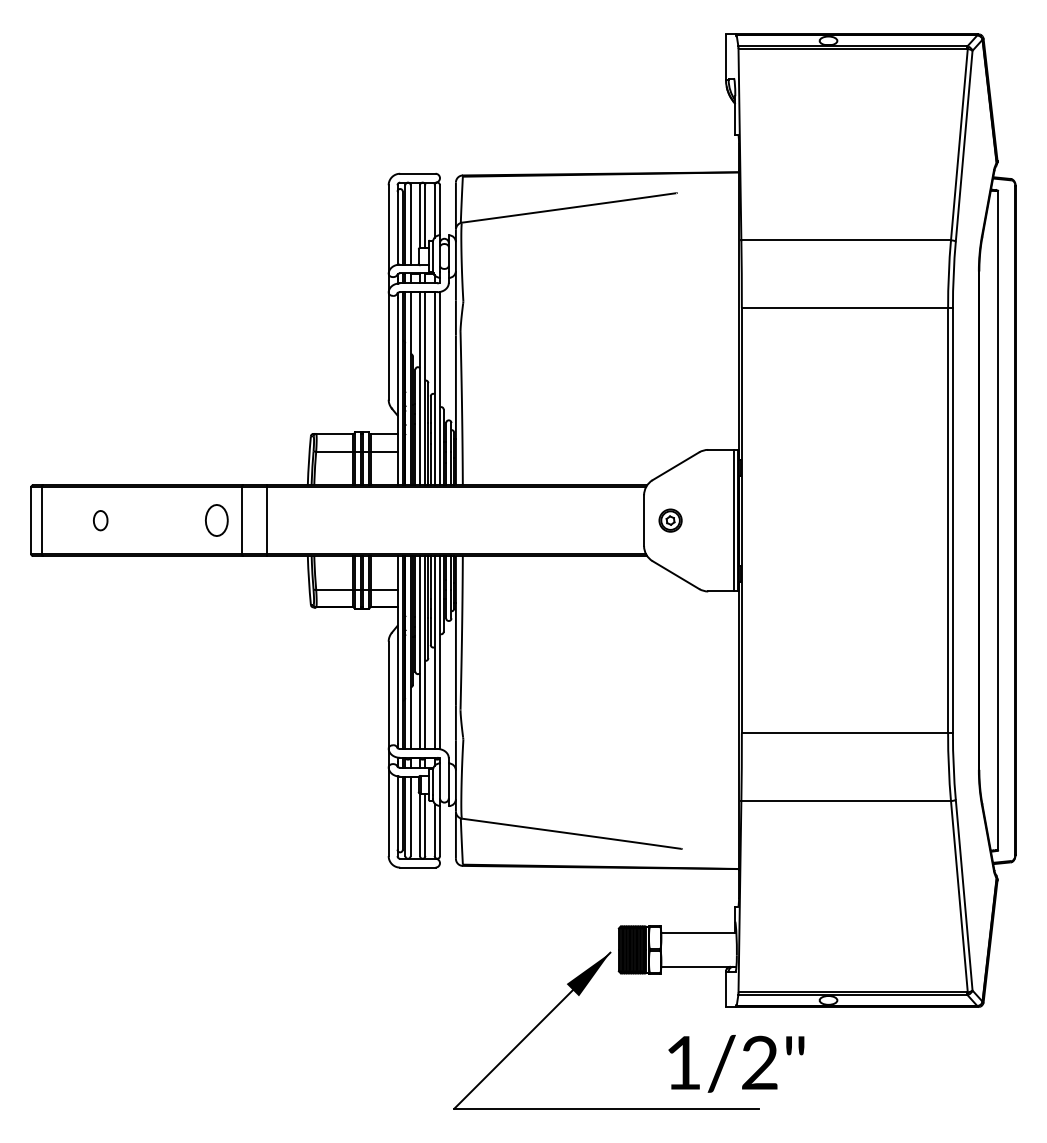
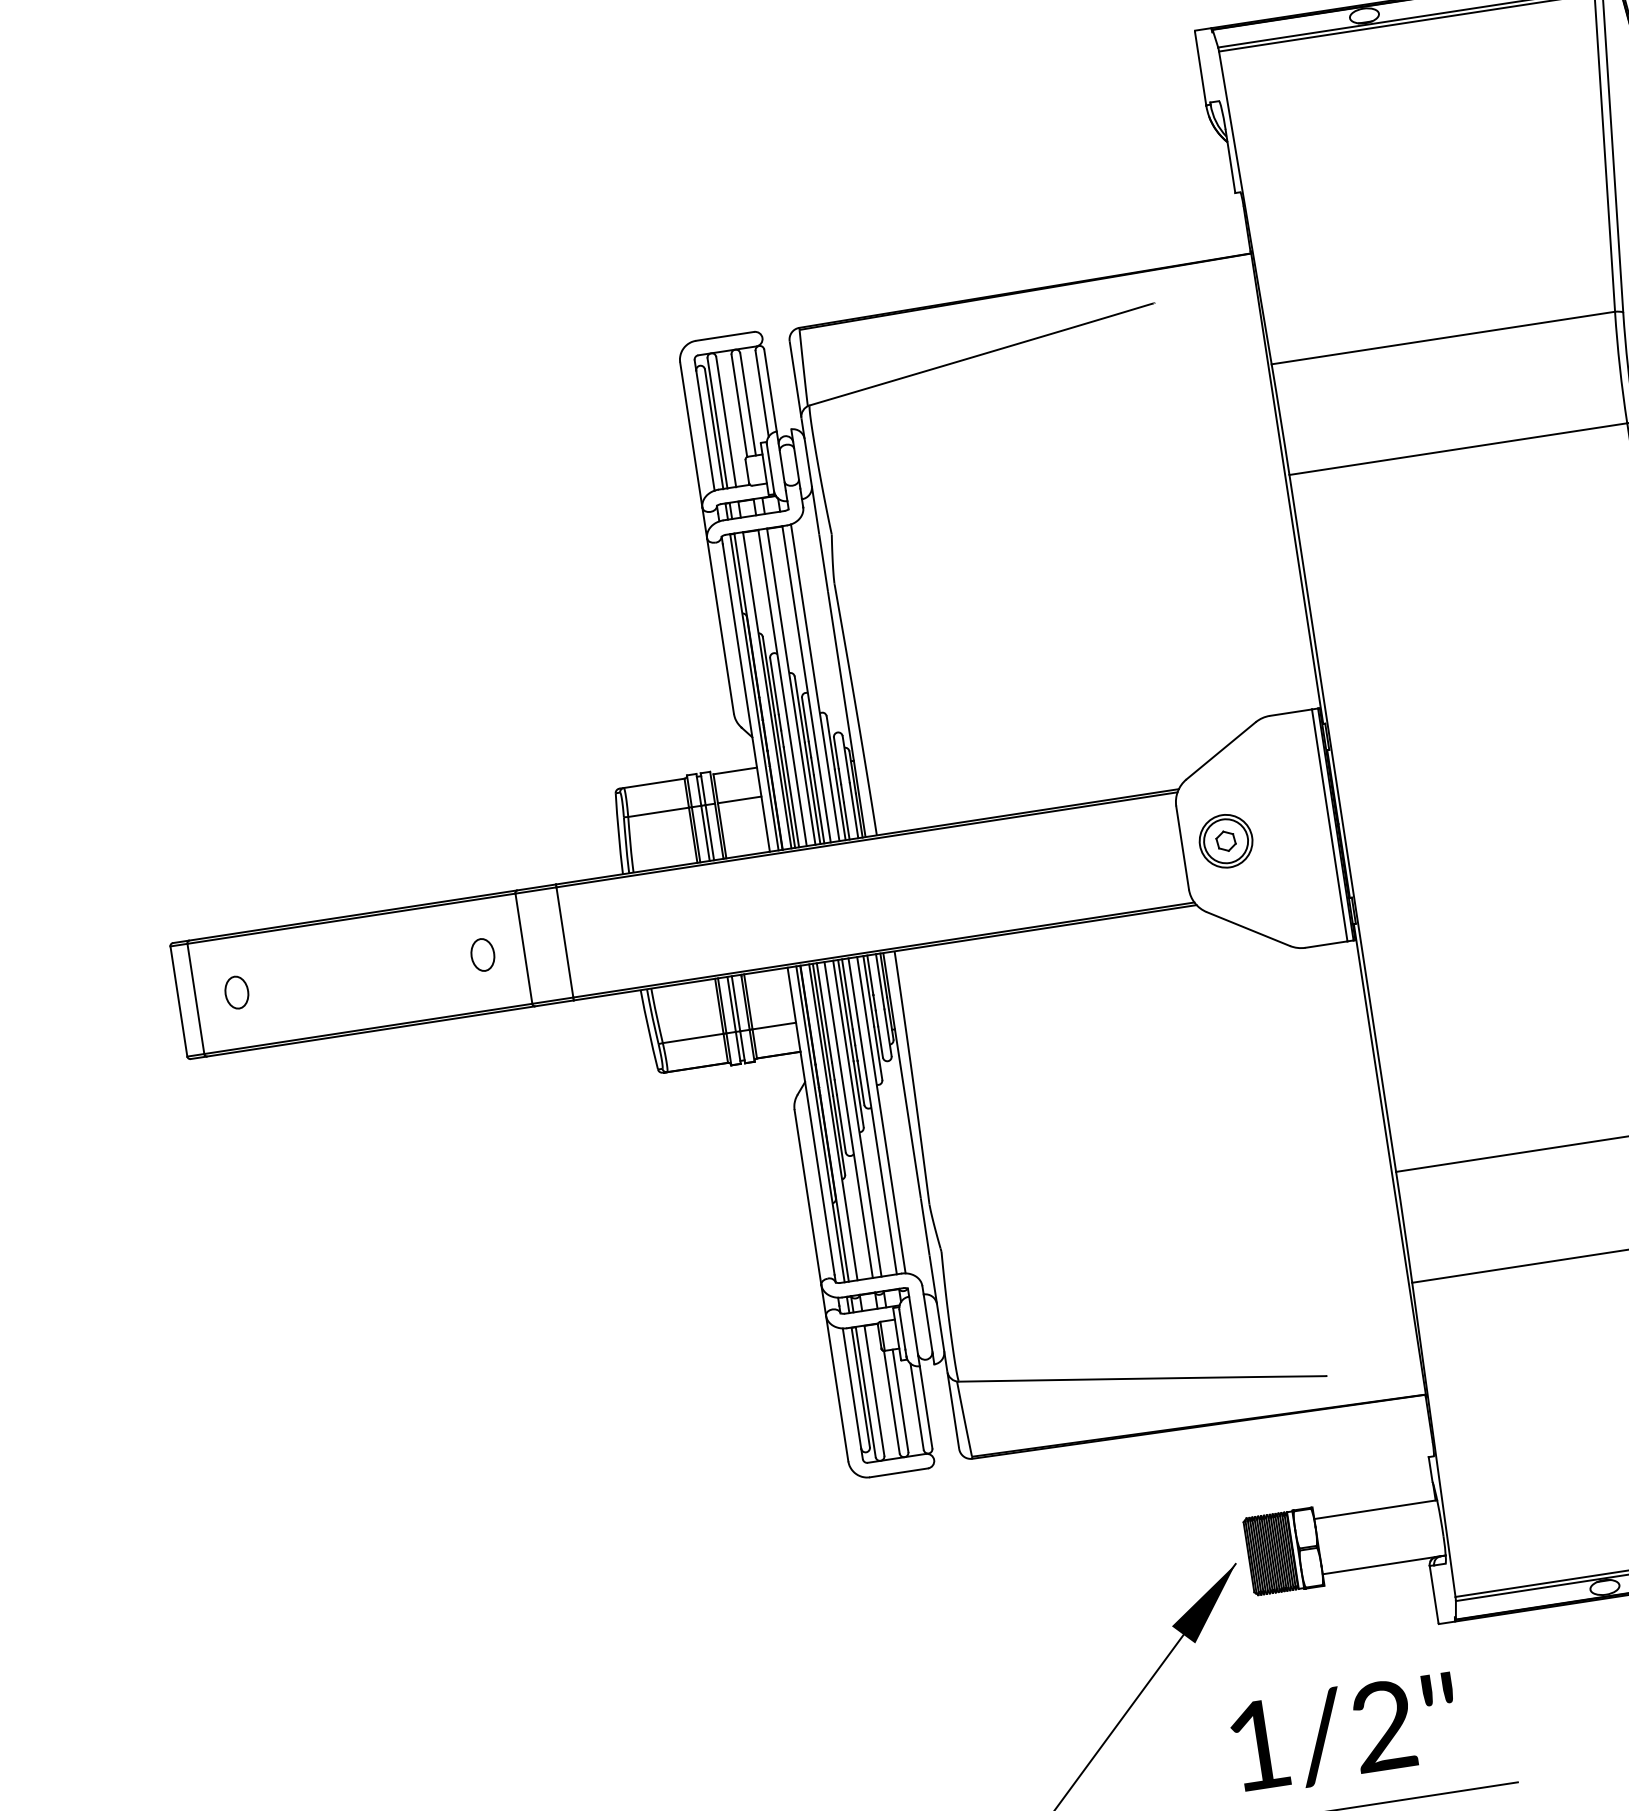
part: (100, 520) -> (236, 992), moved
part: (216, 520) -> (482, 954), size x0.62
part: (670, 520) -> (1225, 840), size x1.43
text: (736, 1063) -> (1345, 1732), moved

